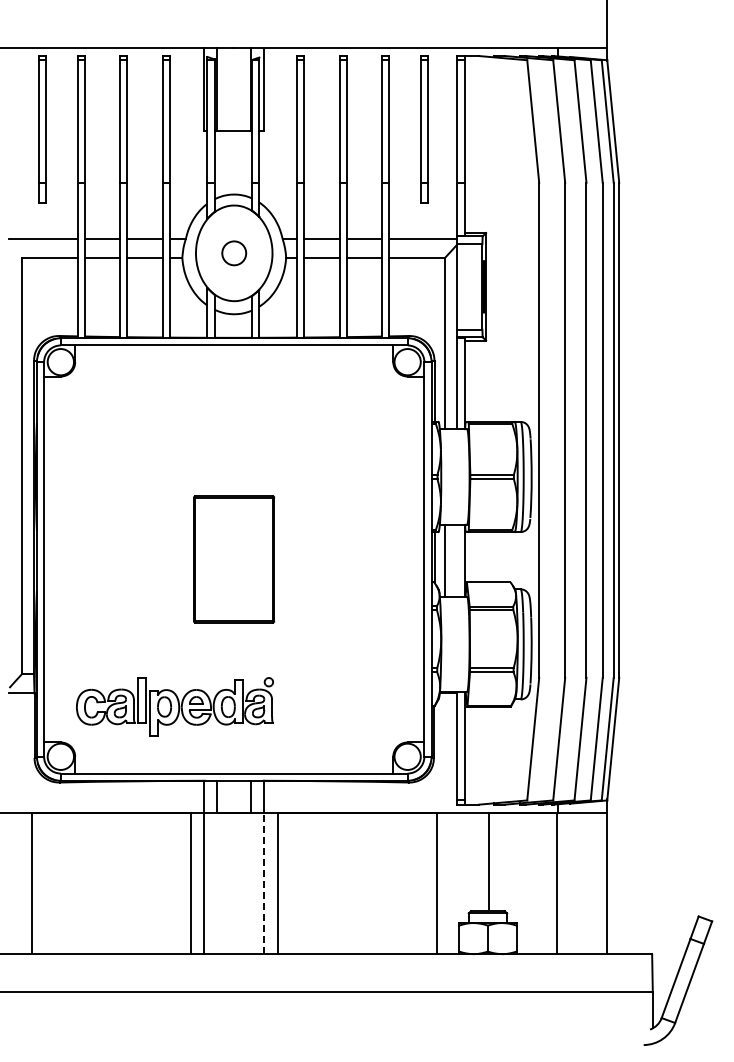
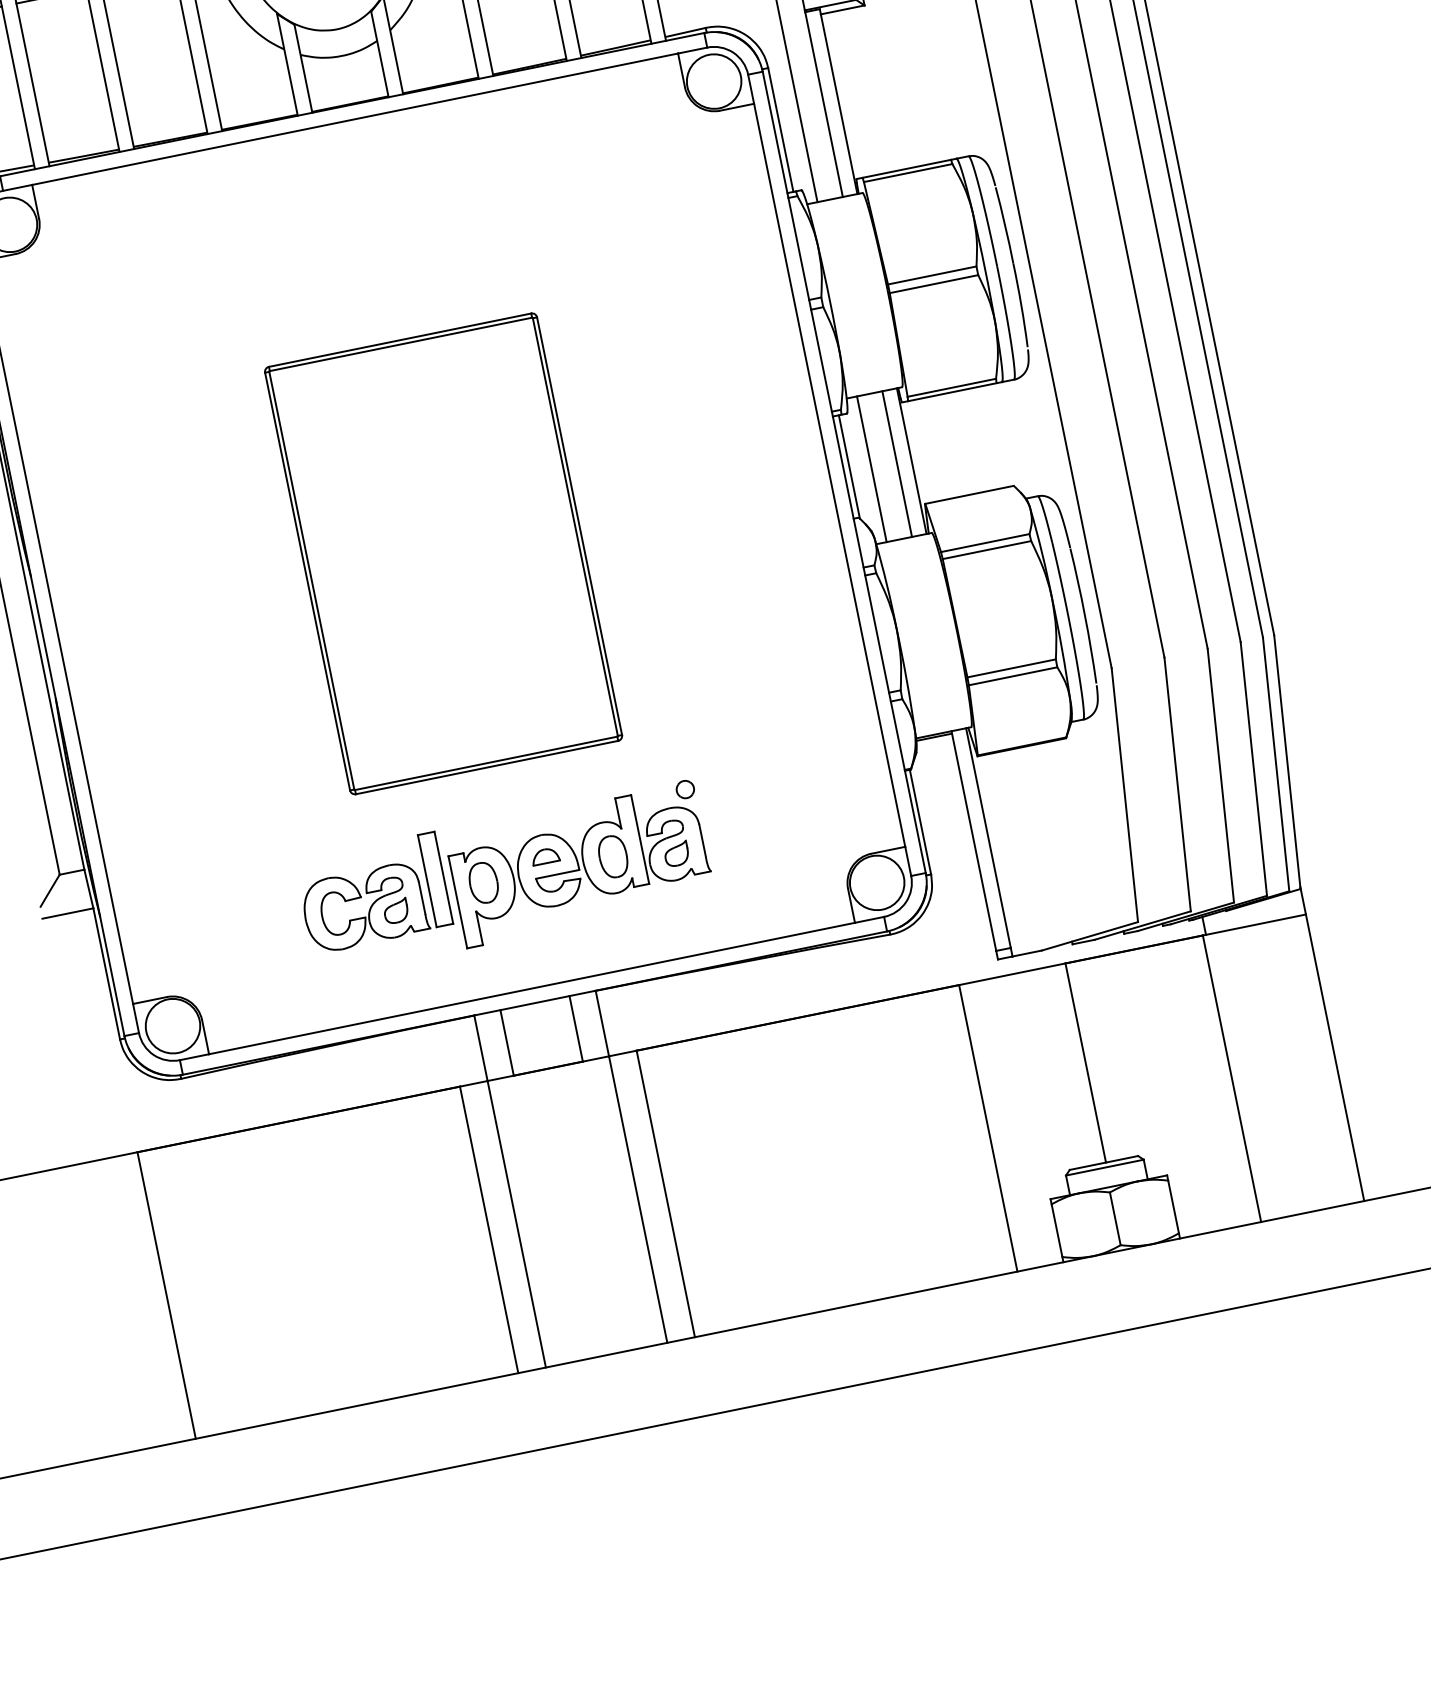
part: (233, 559) -> (442, 554), size x1.67
line: (457, 560) -> (897, 463), added
part: (174, 706) -> (503, 877), moved
line: (264, 883) -> (638, 1199), dashed -> solid

